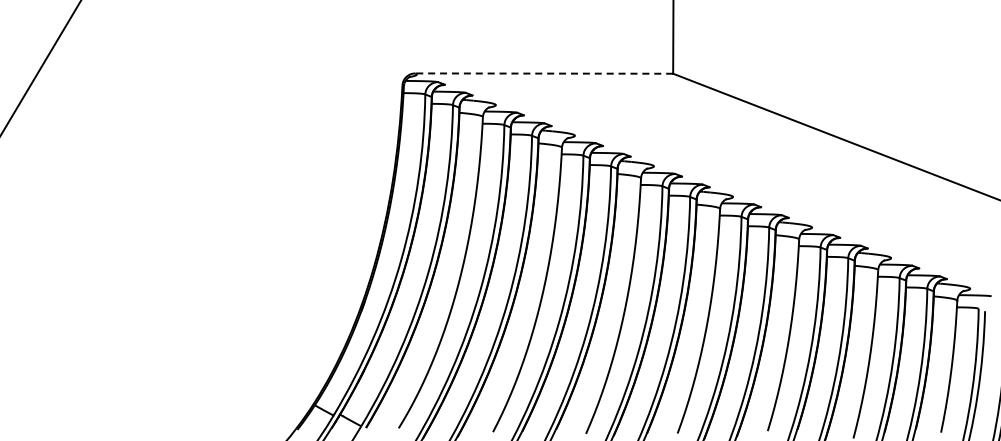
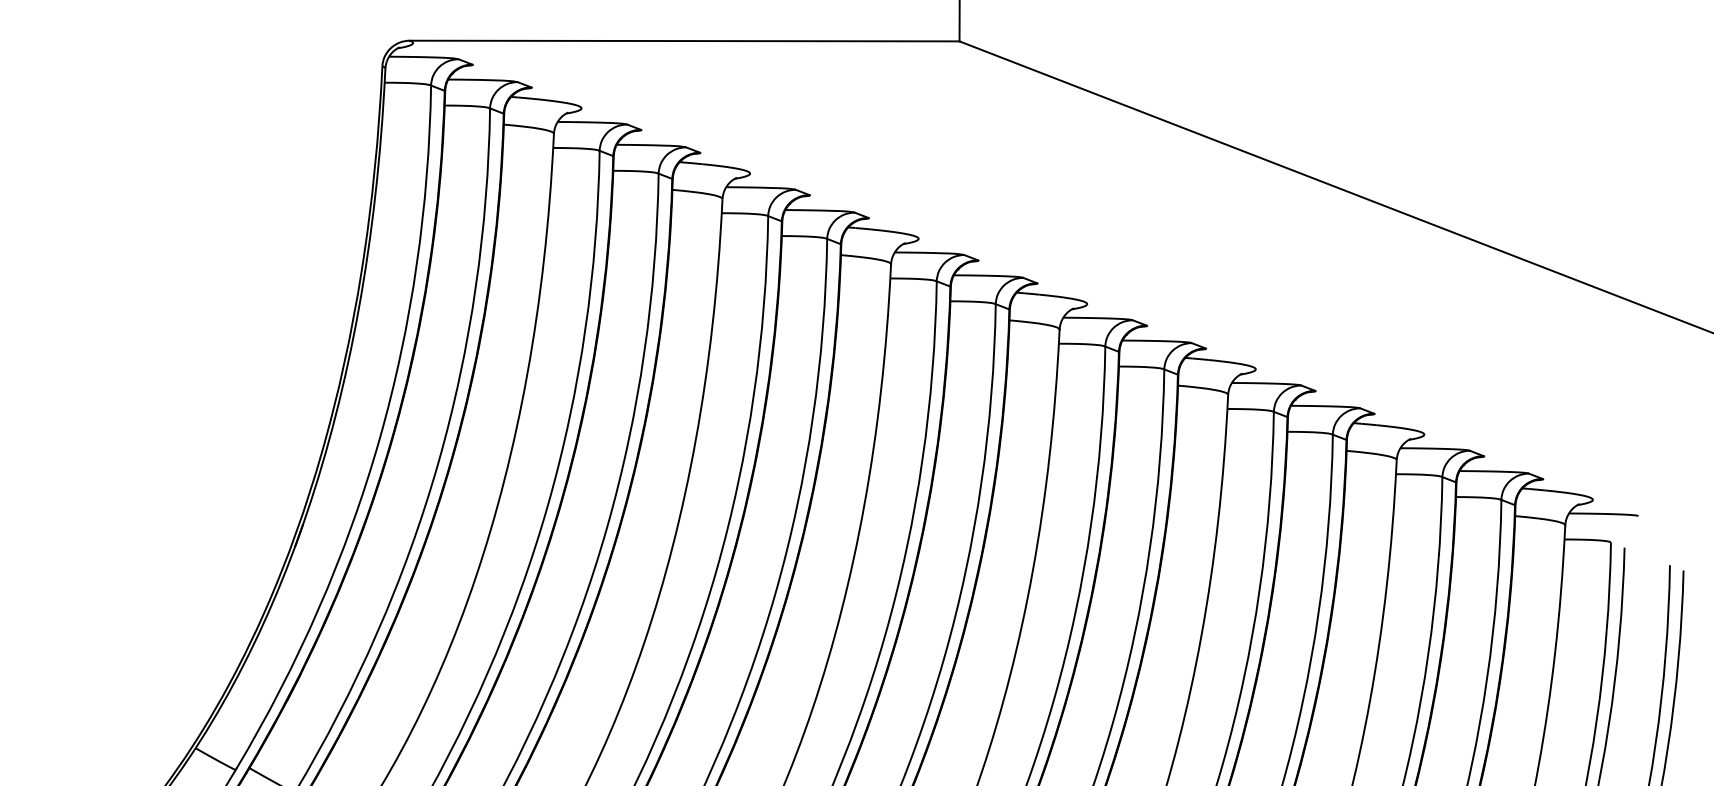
line: (544, 73) -> (685, 40), dashed -> solid

